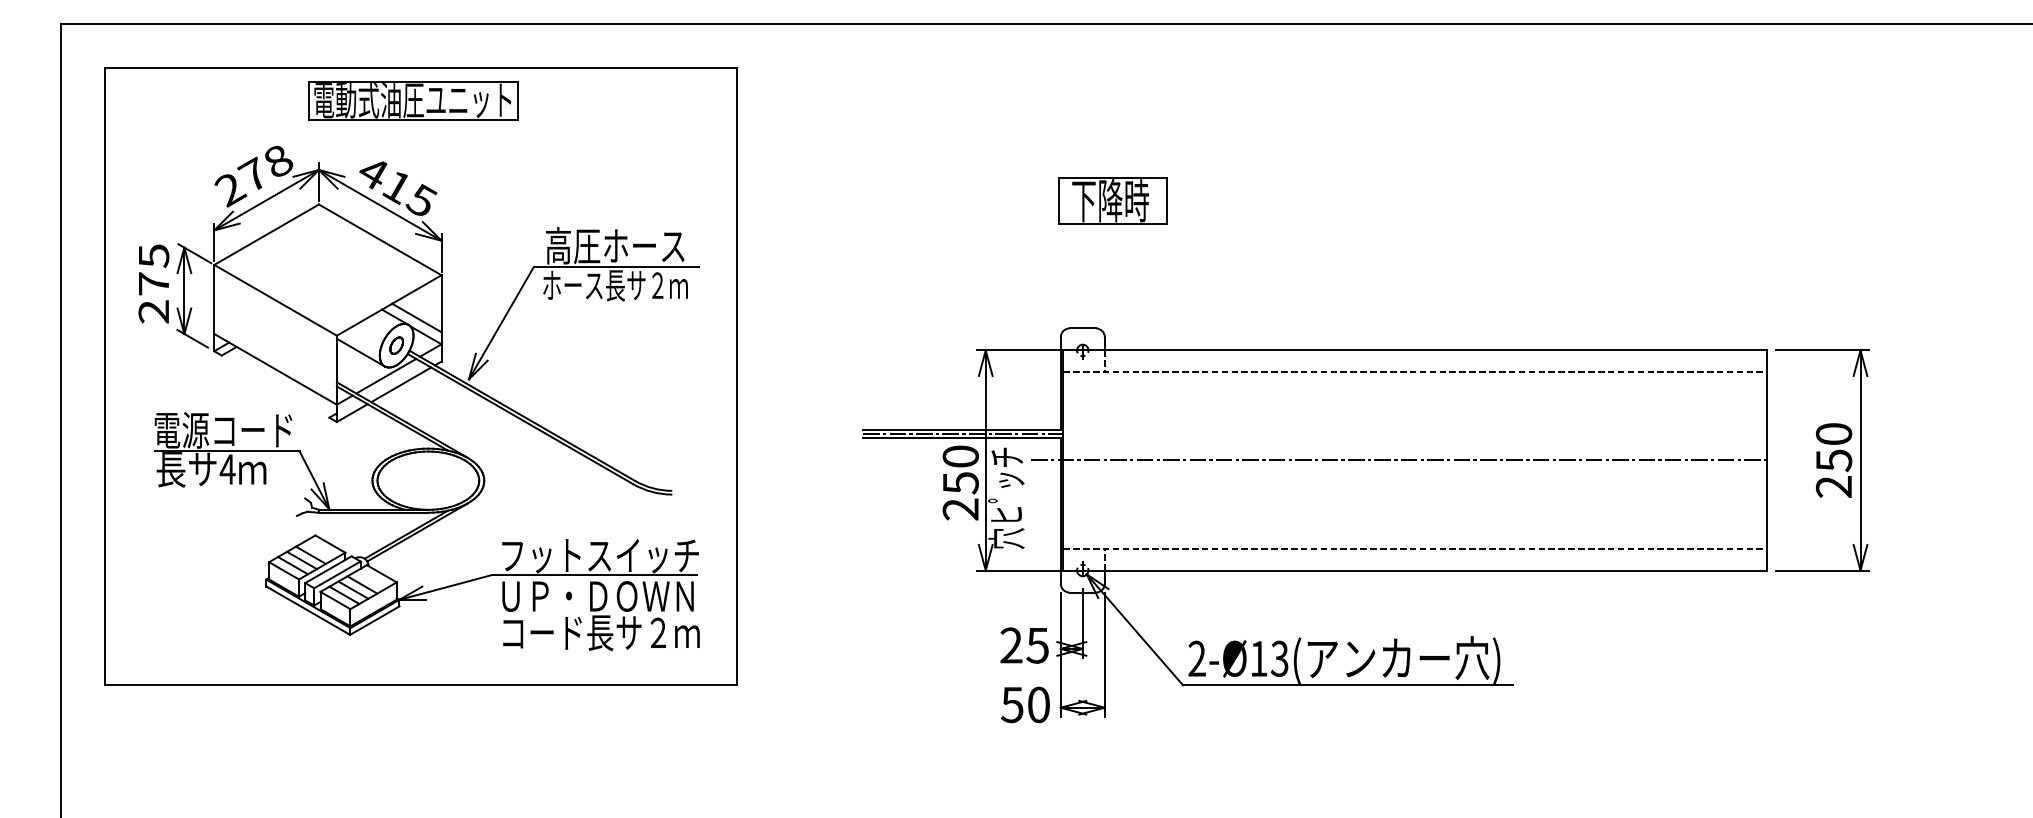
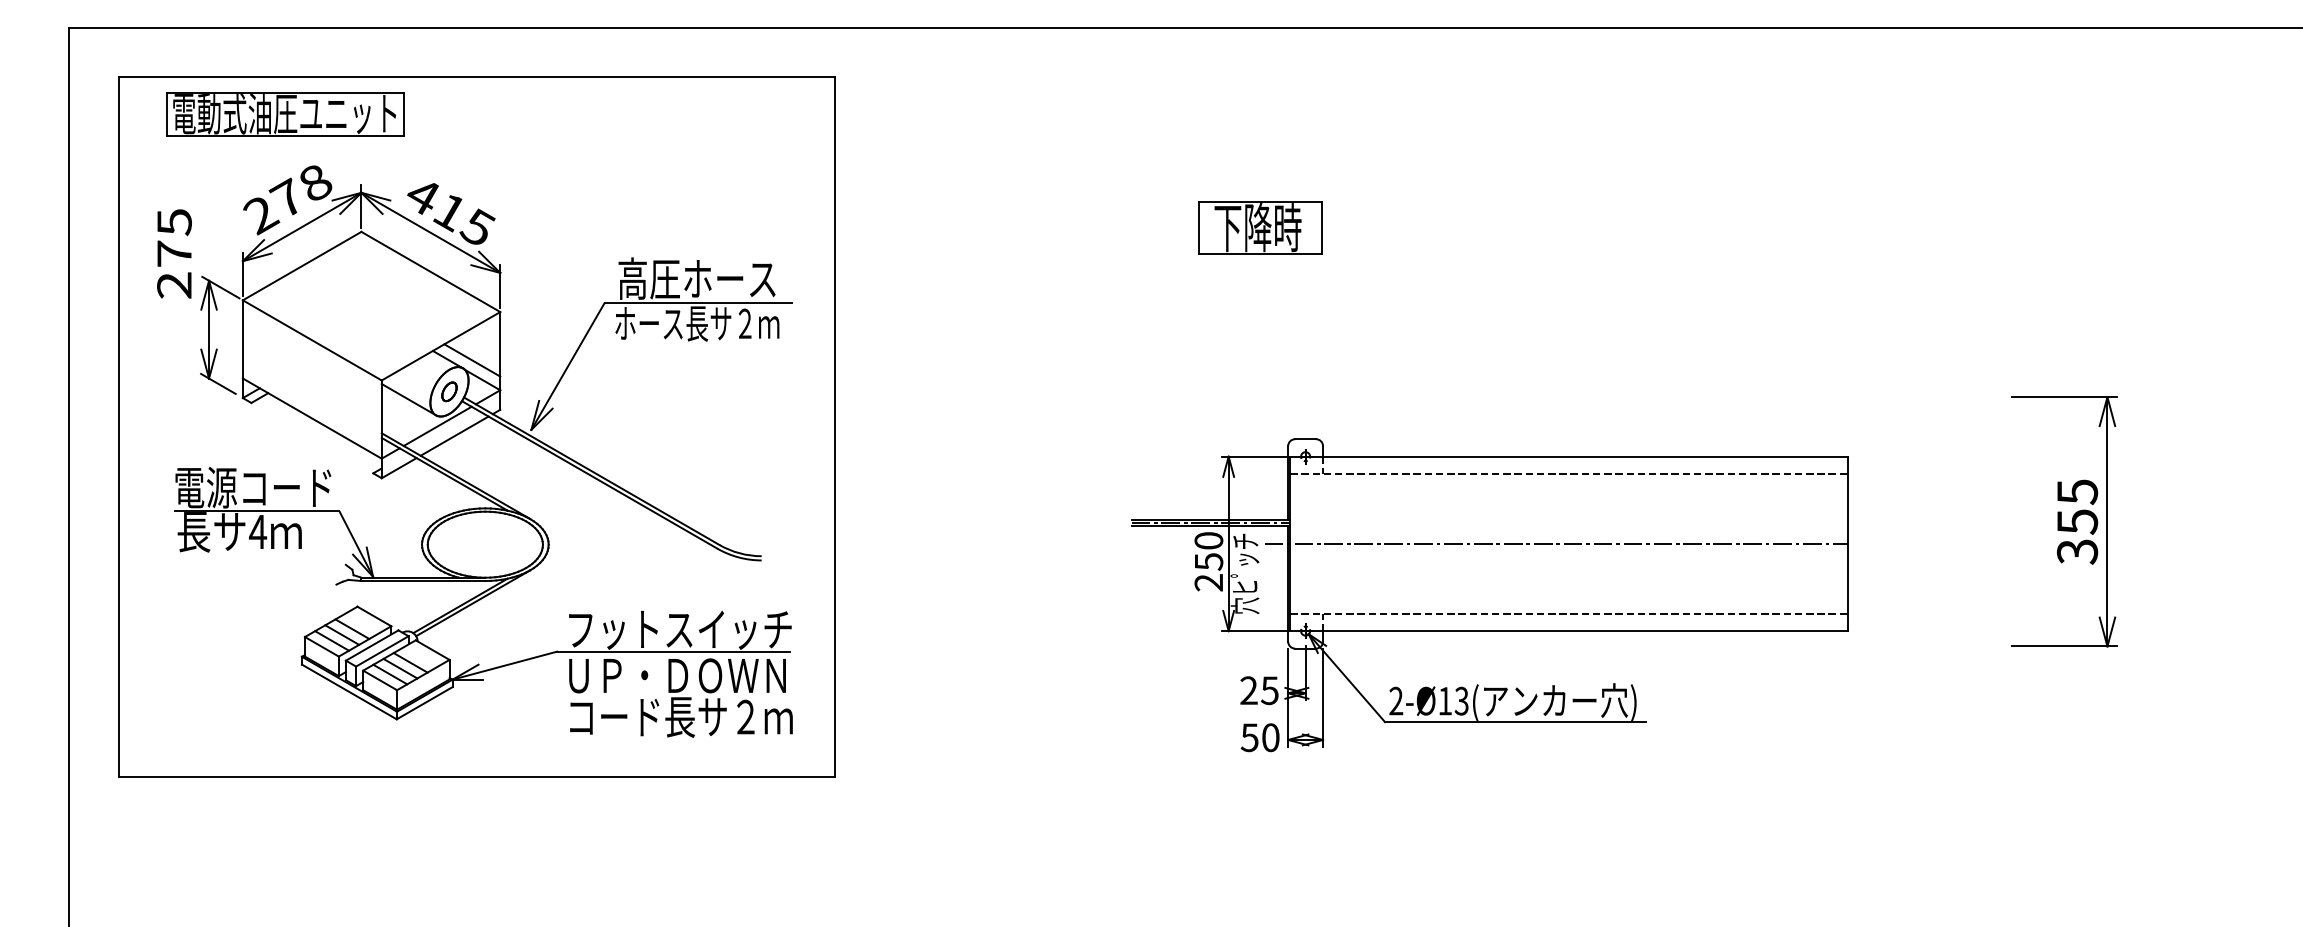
part: (413, 100) -> (285, 114), moved
text: (153, 283) -> (174, 253), moved
text: (1834, 460) -> (2077, 521), 250 -> 355
part: (1314, 525) -> (1489, 595), size x0.7

